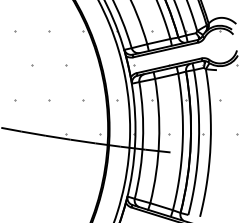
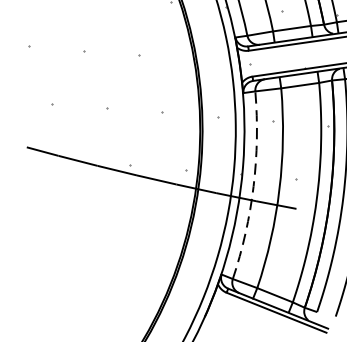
arc: (142, 140) -> (252, 186), solid -> dashed

